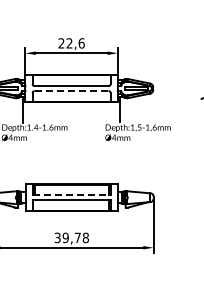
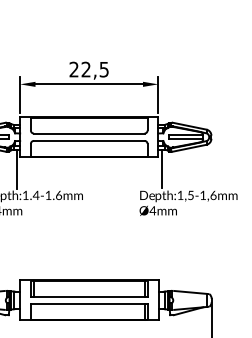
text: (81, 43) -> (104, 69), 22,6 -> 22,5
line: (71, 91) -> (89, 141), dashed -> solid
line: (72, 195) -> (90, 297), dashed -> solid

